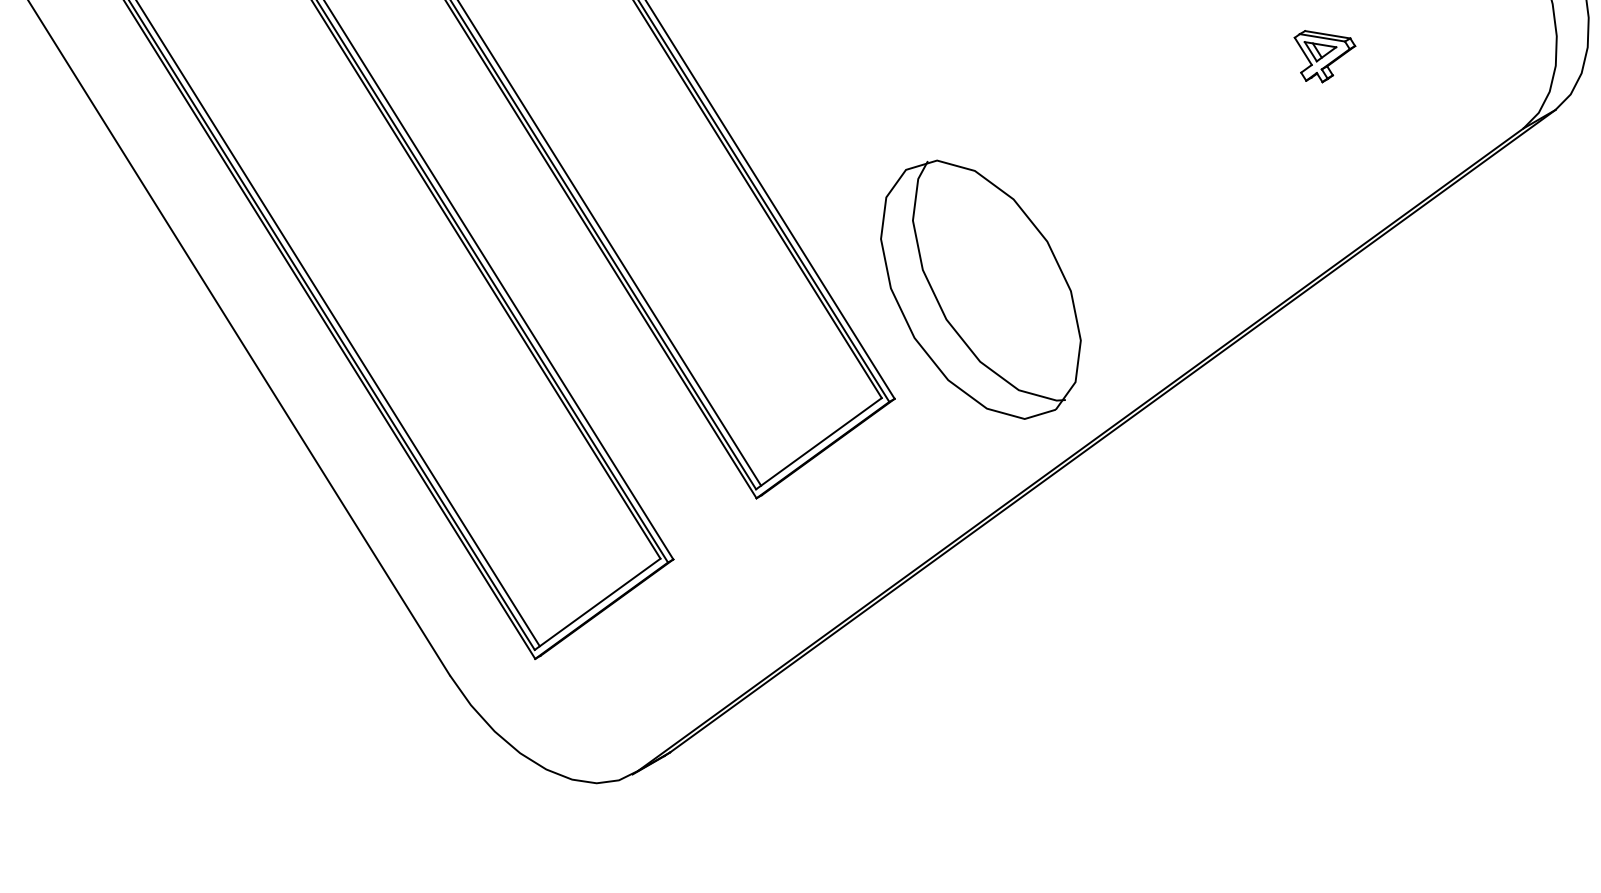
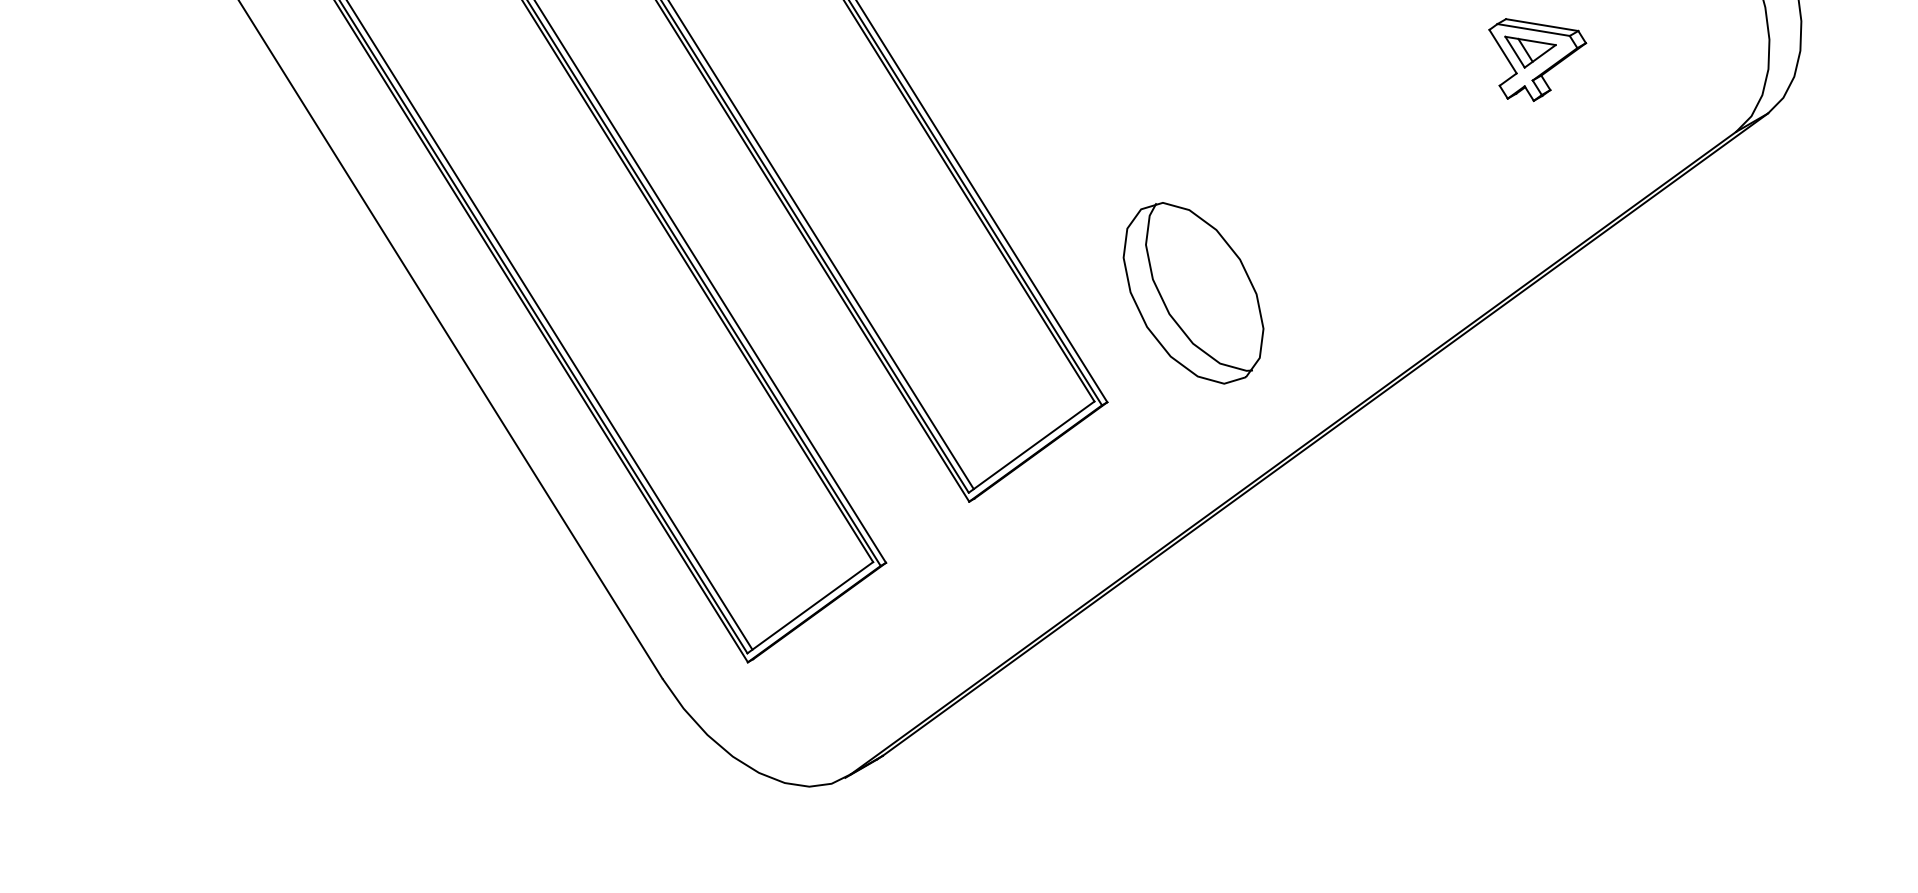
part: (1324, 56) -> (1537, 59), size x1.6
part: (980, 290) -> (1193, 293), size x0.7

